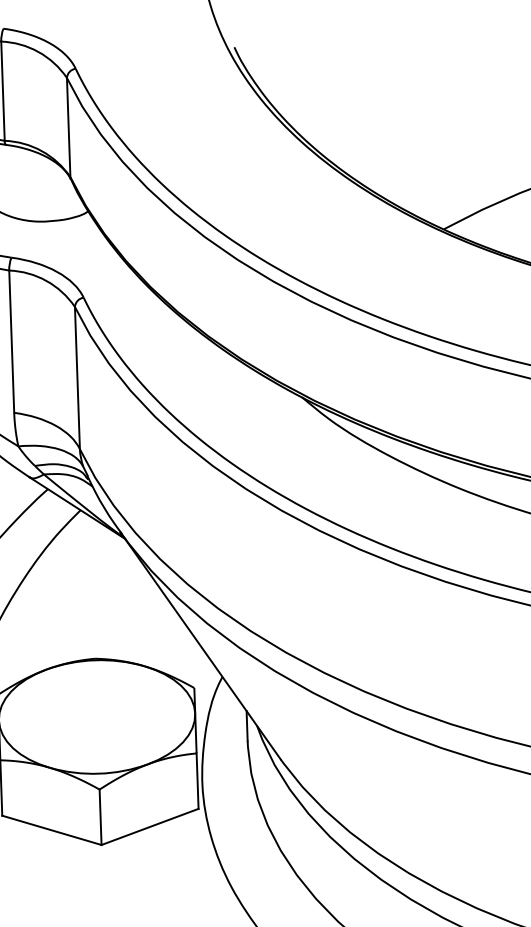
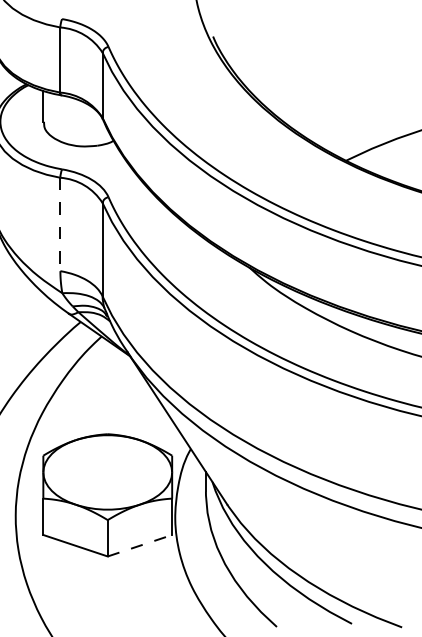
line: (11, 341) -> (60, 224), solid -> dashed
line: (149, 826) -> (139, 545), solid -> dashed

